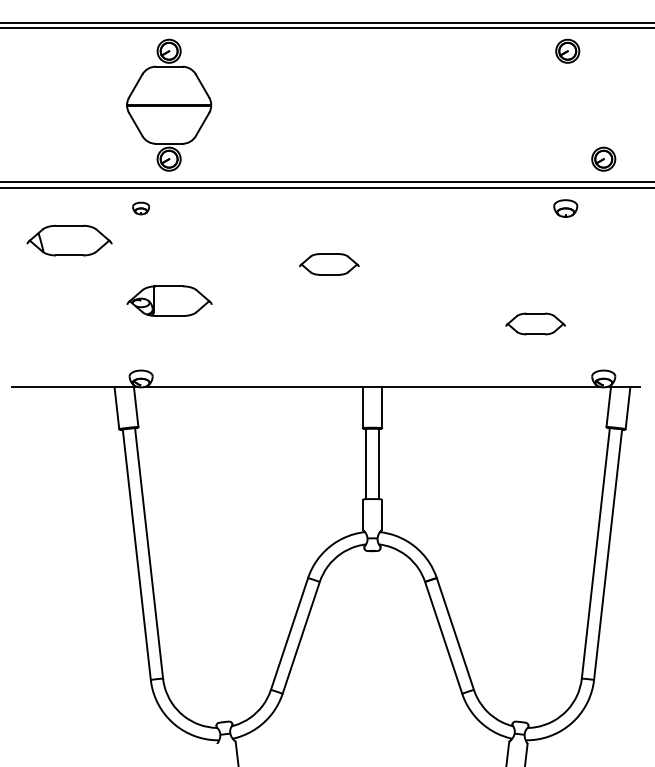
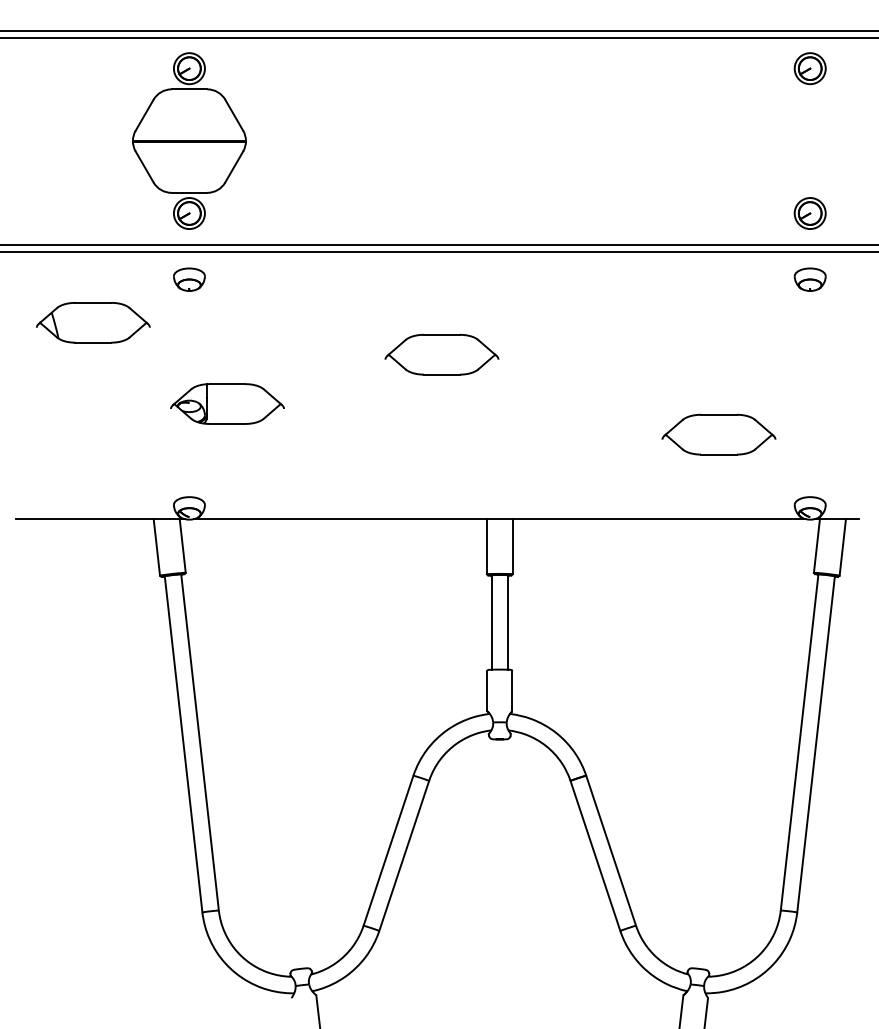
part: (567, 50) -> (809, 67), moved
part: (169, 104) -> (189, 140), moved
part: (140, 208) -> (188, 279), size x1.43
part: (565, 208) -> (809, 279), moved
part: (329, 264) -> (442, 354), size x1.43
part: (535, 323) -> (718, 433), size x1.43

